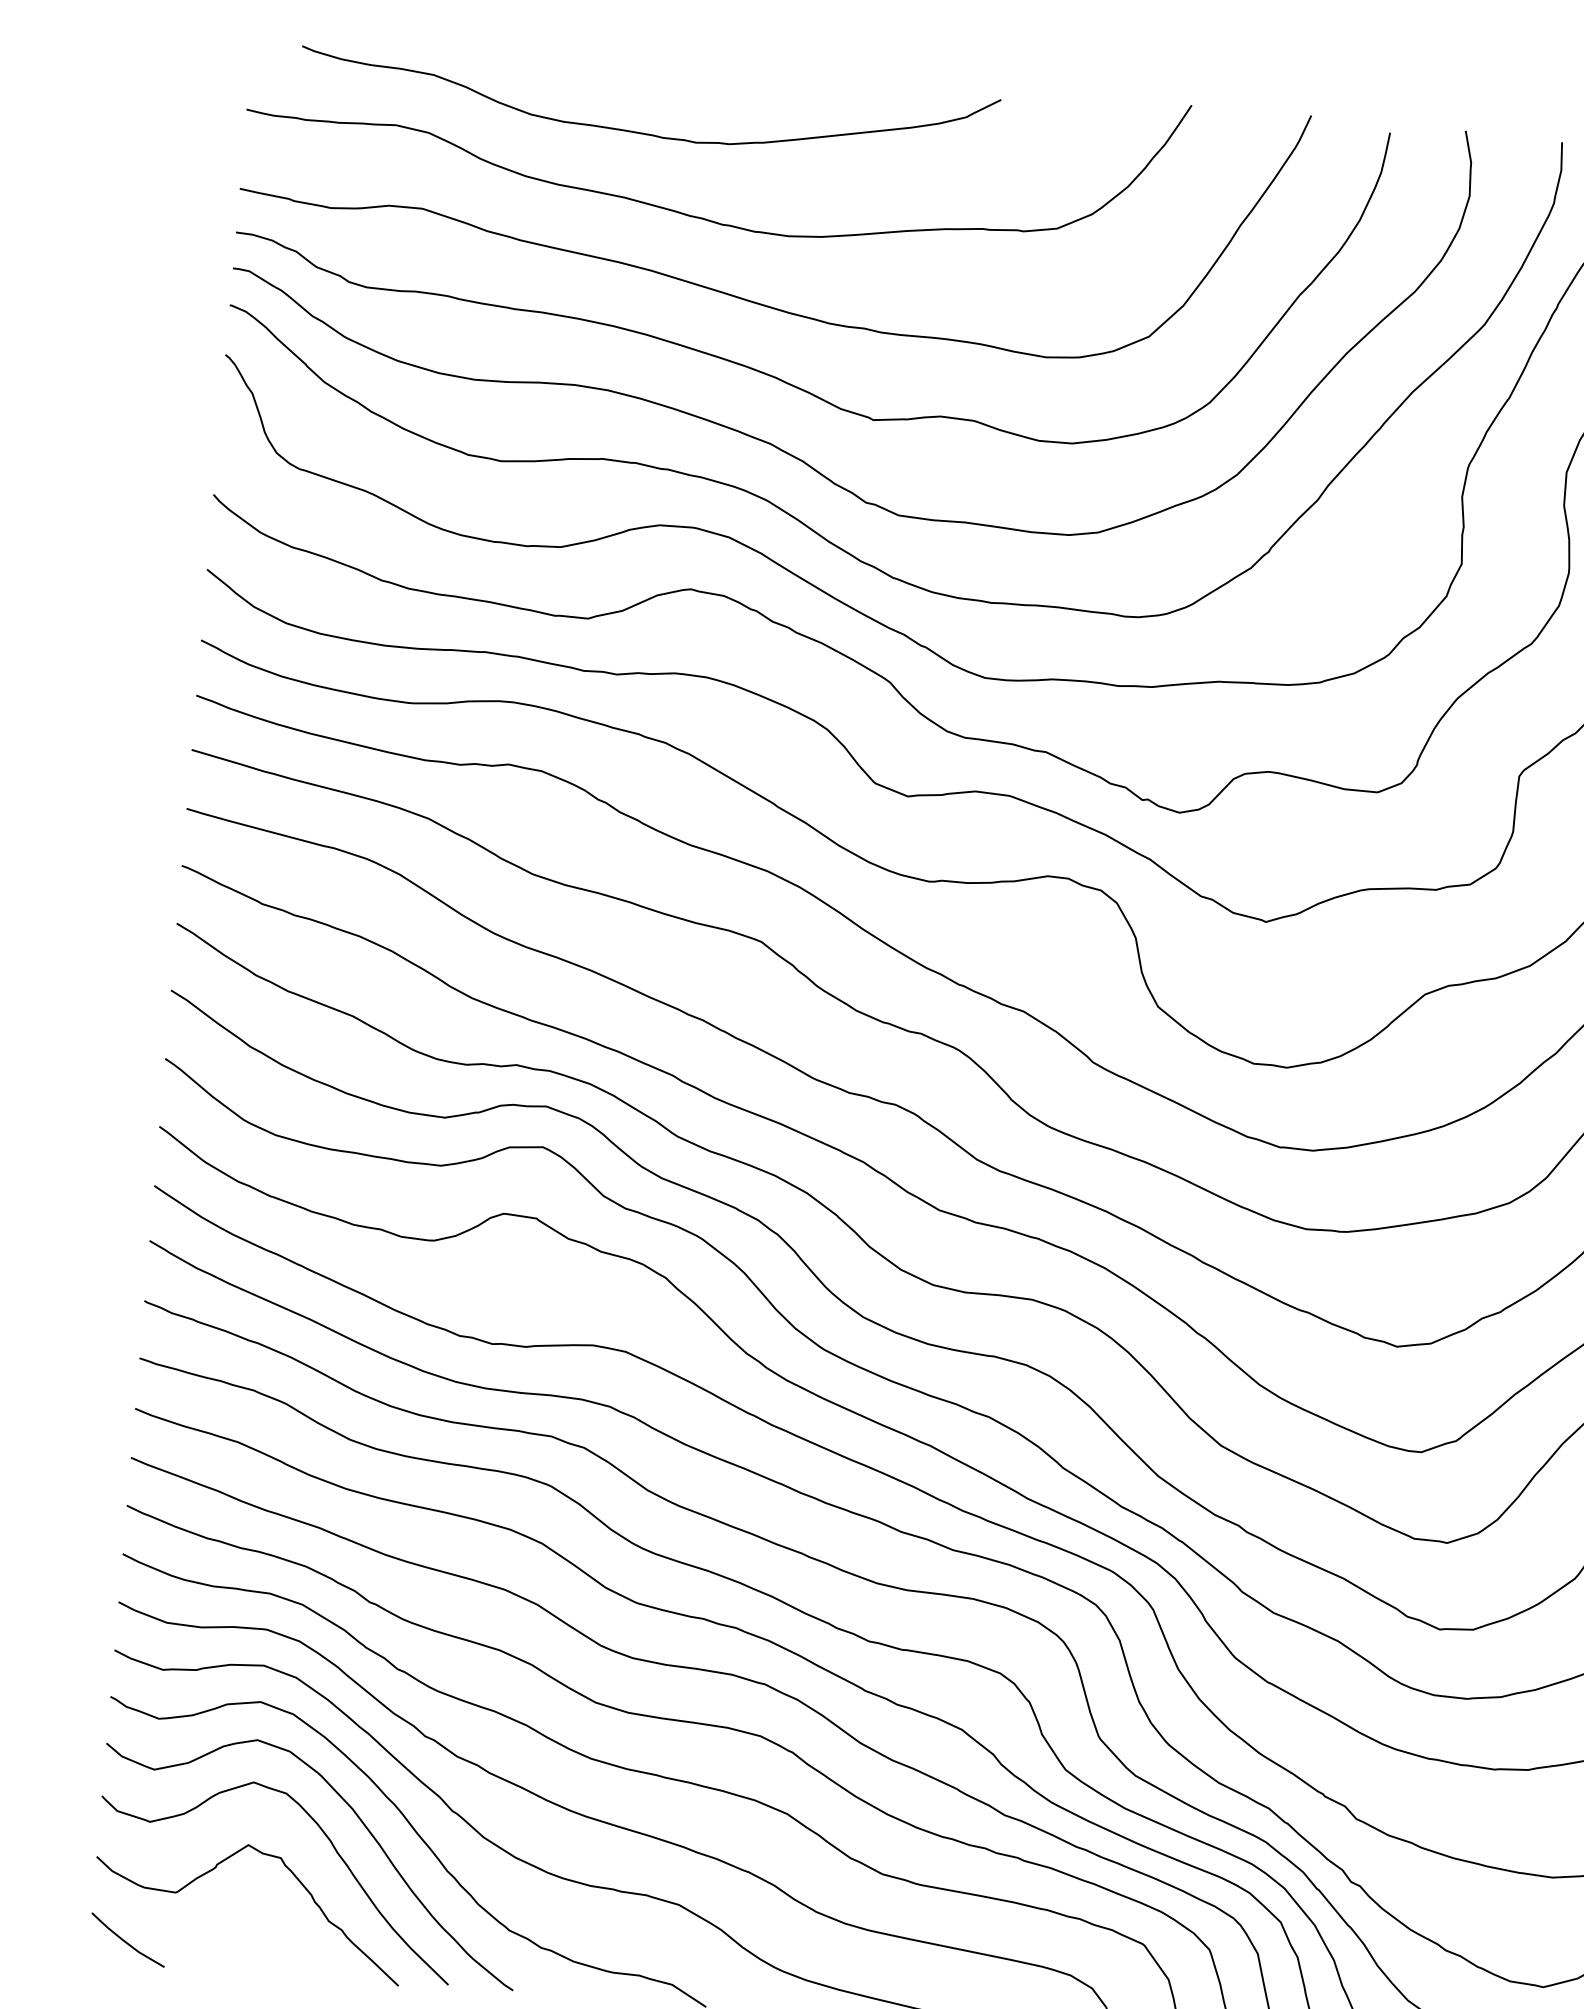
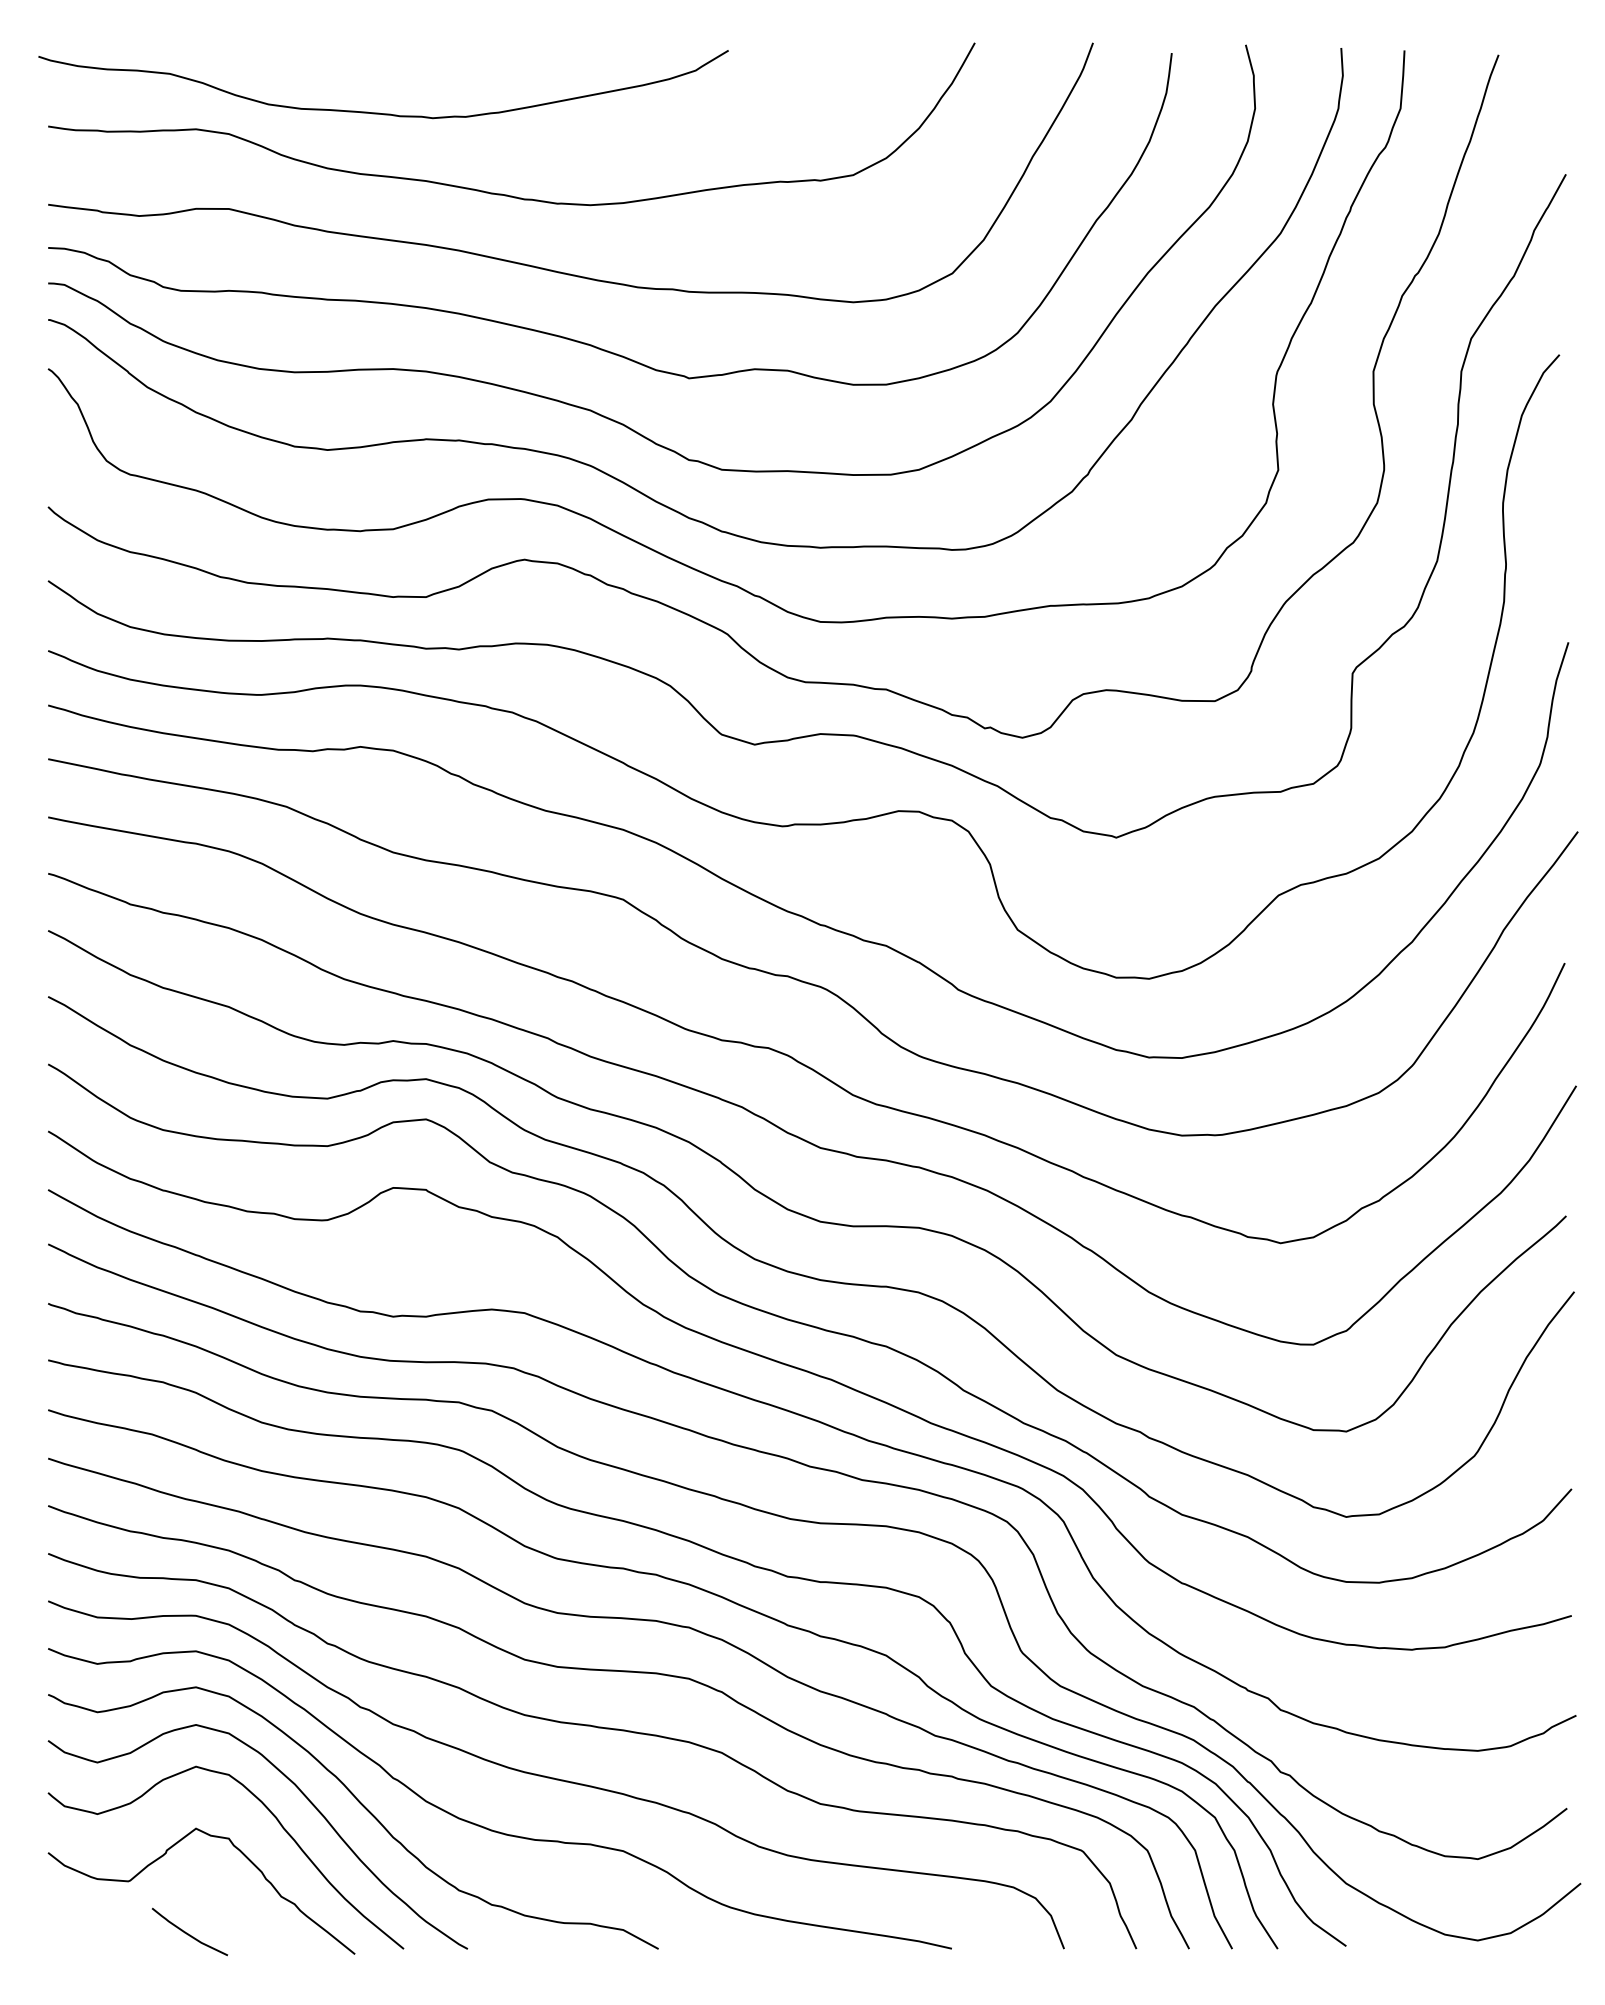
curve: (642, 132) -> (379, 112), moved
curve: (126, 1941) -> (188, 1933), moved

